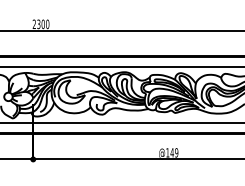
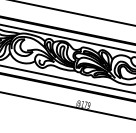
text: (171, 152) -> (85, 104), @149 -> @179

